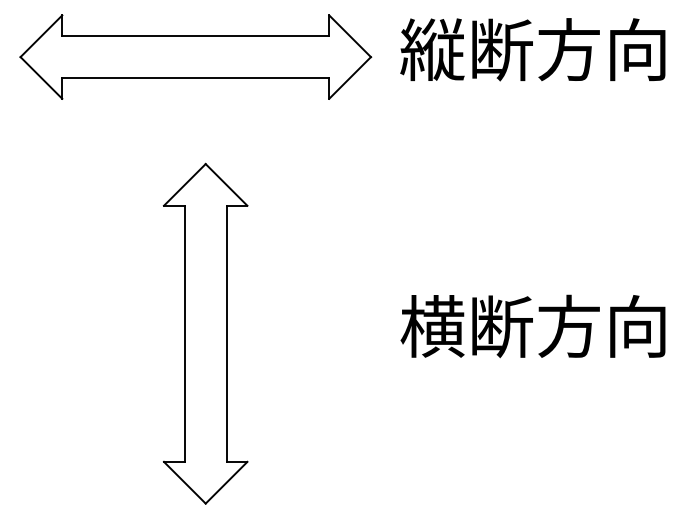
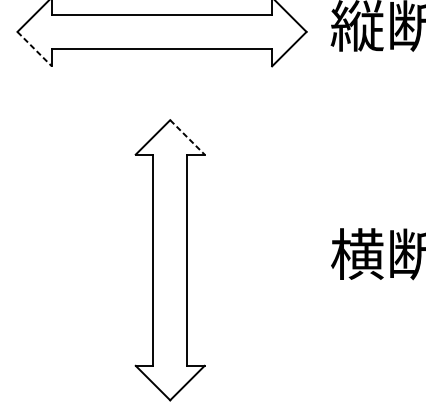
line: (41, 77) -> (34, 48), solid -> dashed
line: (226, 184) -> (187, 137), solid -> dashed

